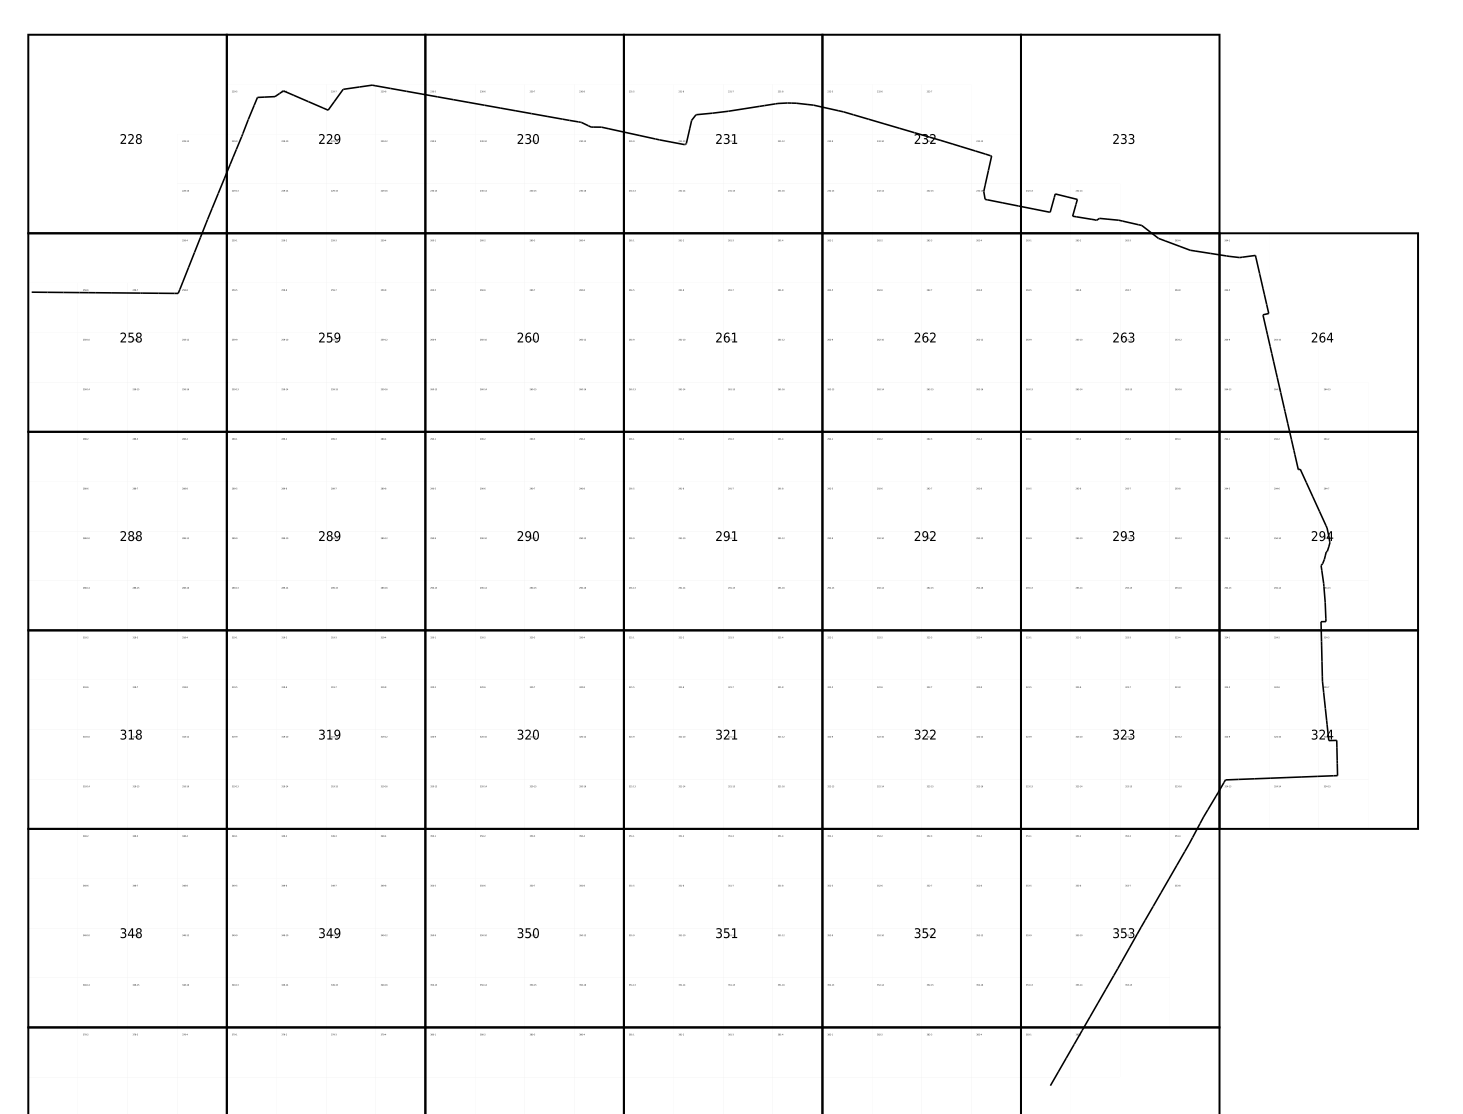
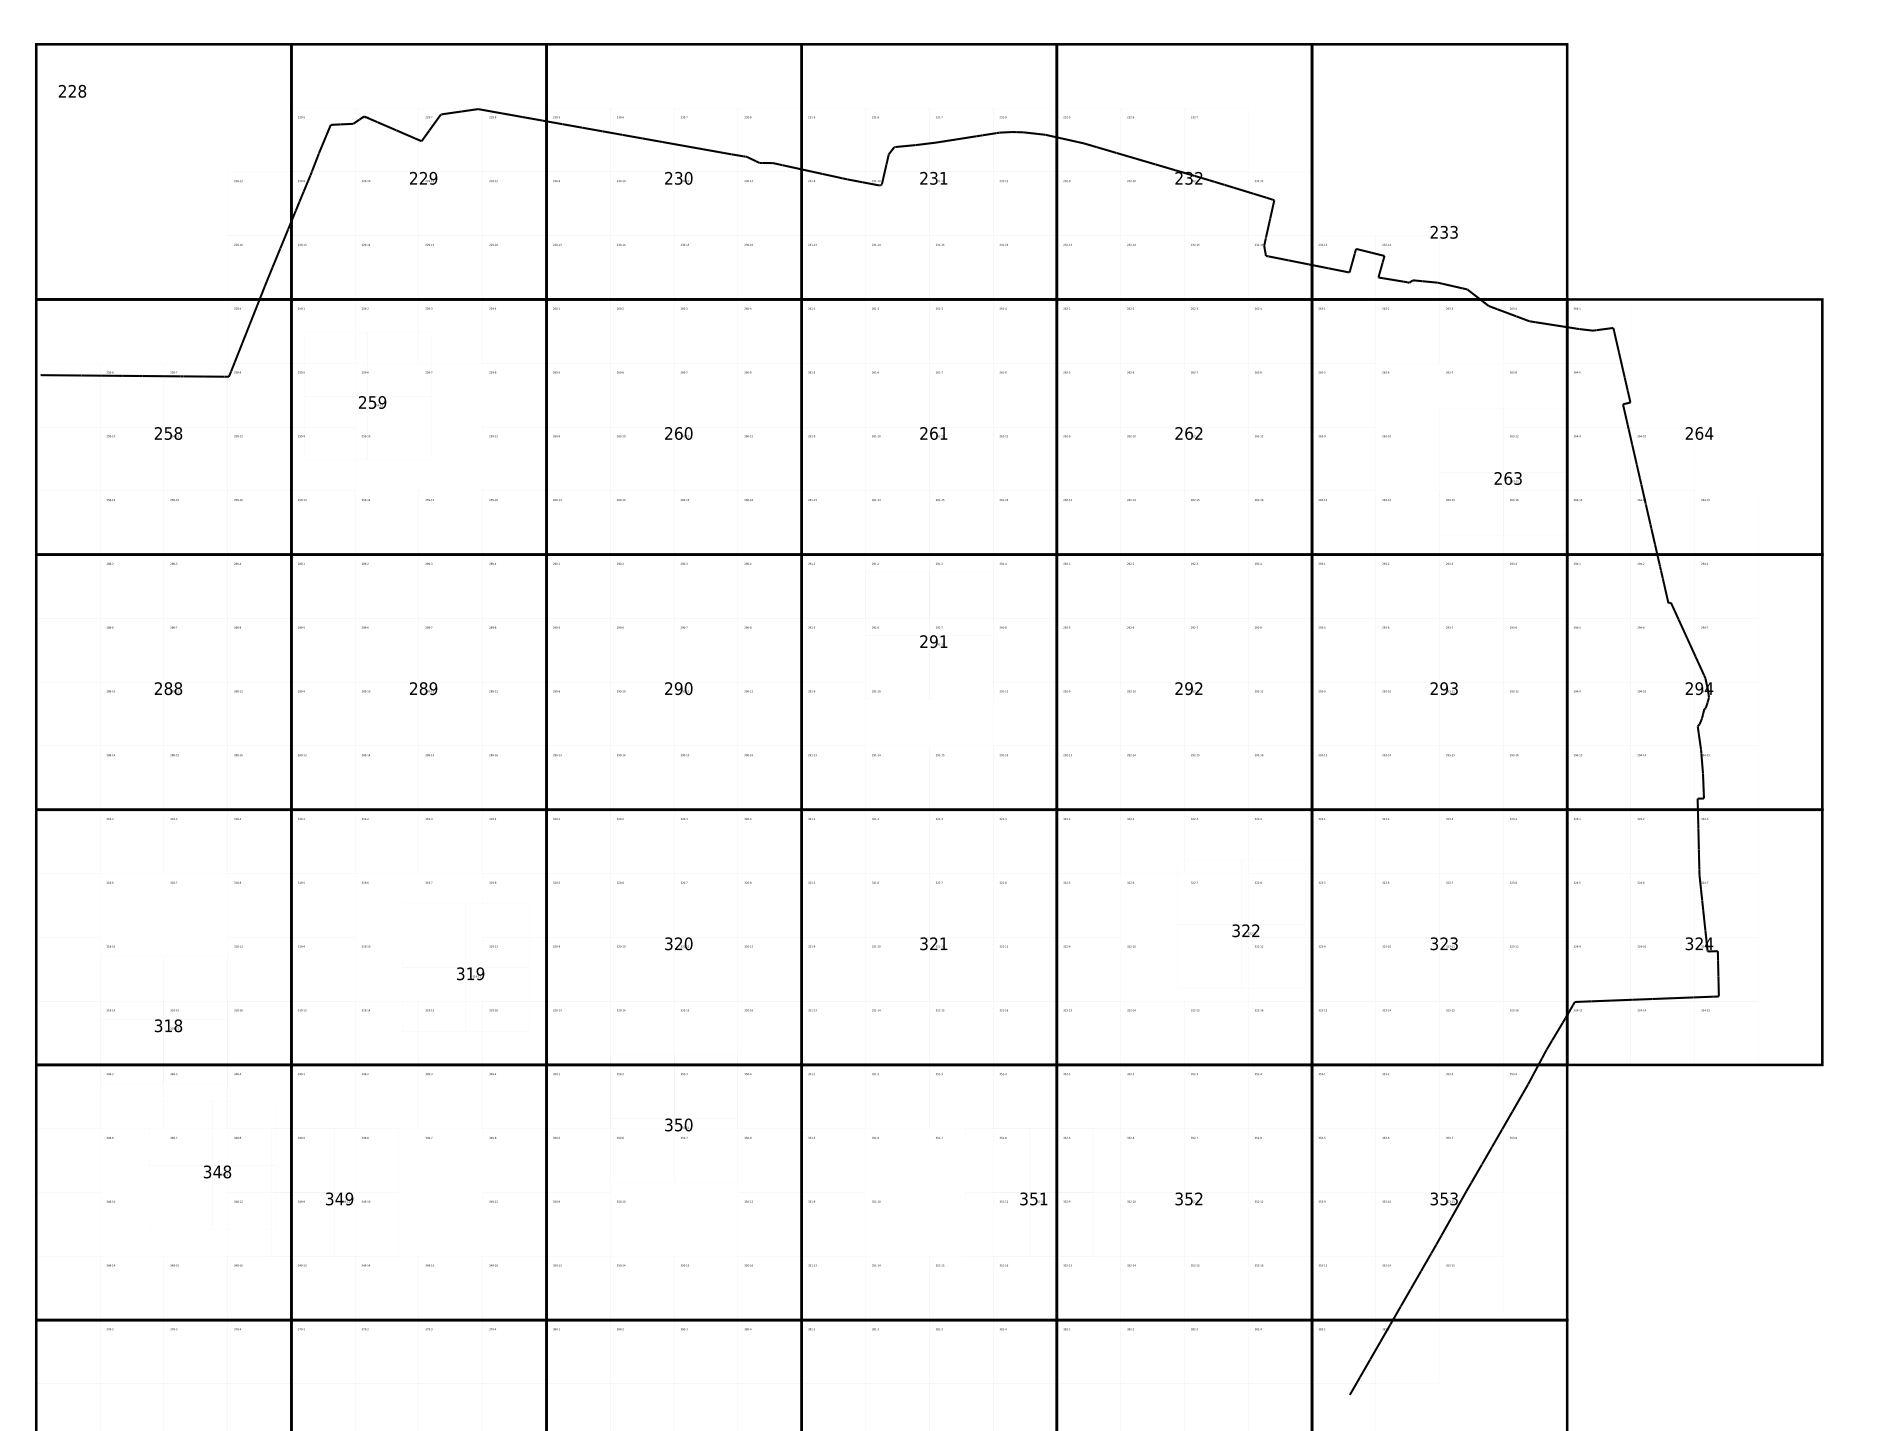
text: (131, 138) -> (72, 90), moved
text: (1123, 138) -> (1443, 231), moved
text: (329, 337) -> (372, 402), moved
text: (1123, 337) -> (1507, 478), moved
text: (726, 535) -> (933, 641), moved
text: (131, 734) -> (168, 1025), moved
text: (329, 734) -> (470, 973), moved
text: (924, 734) -> (1245, 930), moved
text: (131, 932) -> (217, 1171), moved
text: (329, 932) -> (339, 1198), moved
text: (528, 932) -> (678, 1124), moved
text: (726, 932) -> (1033, 1198), moved

